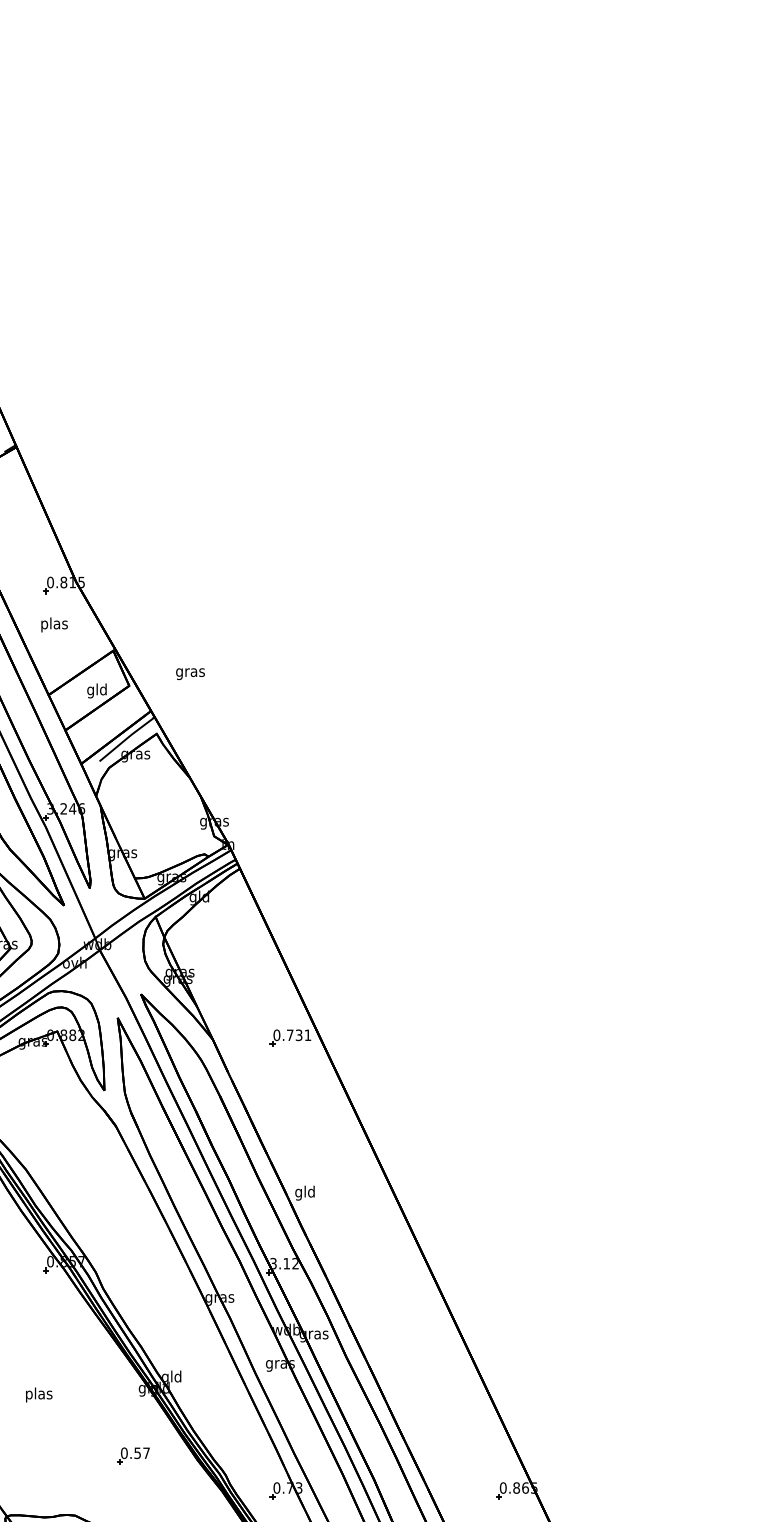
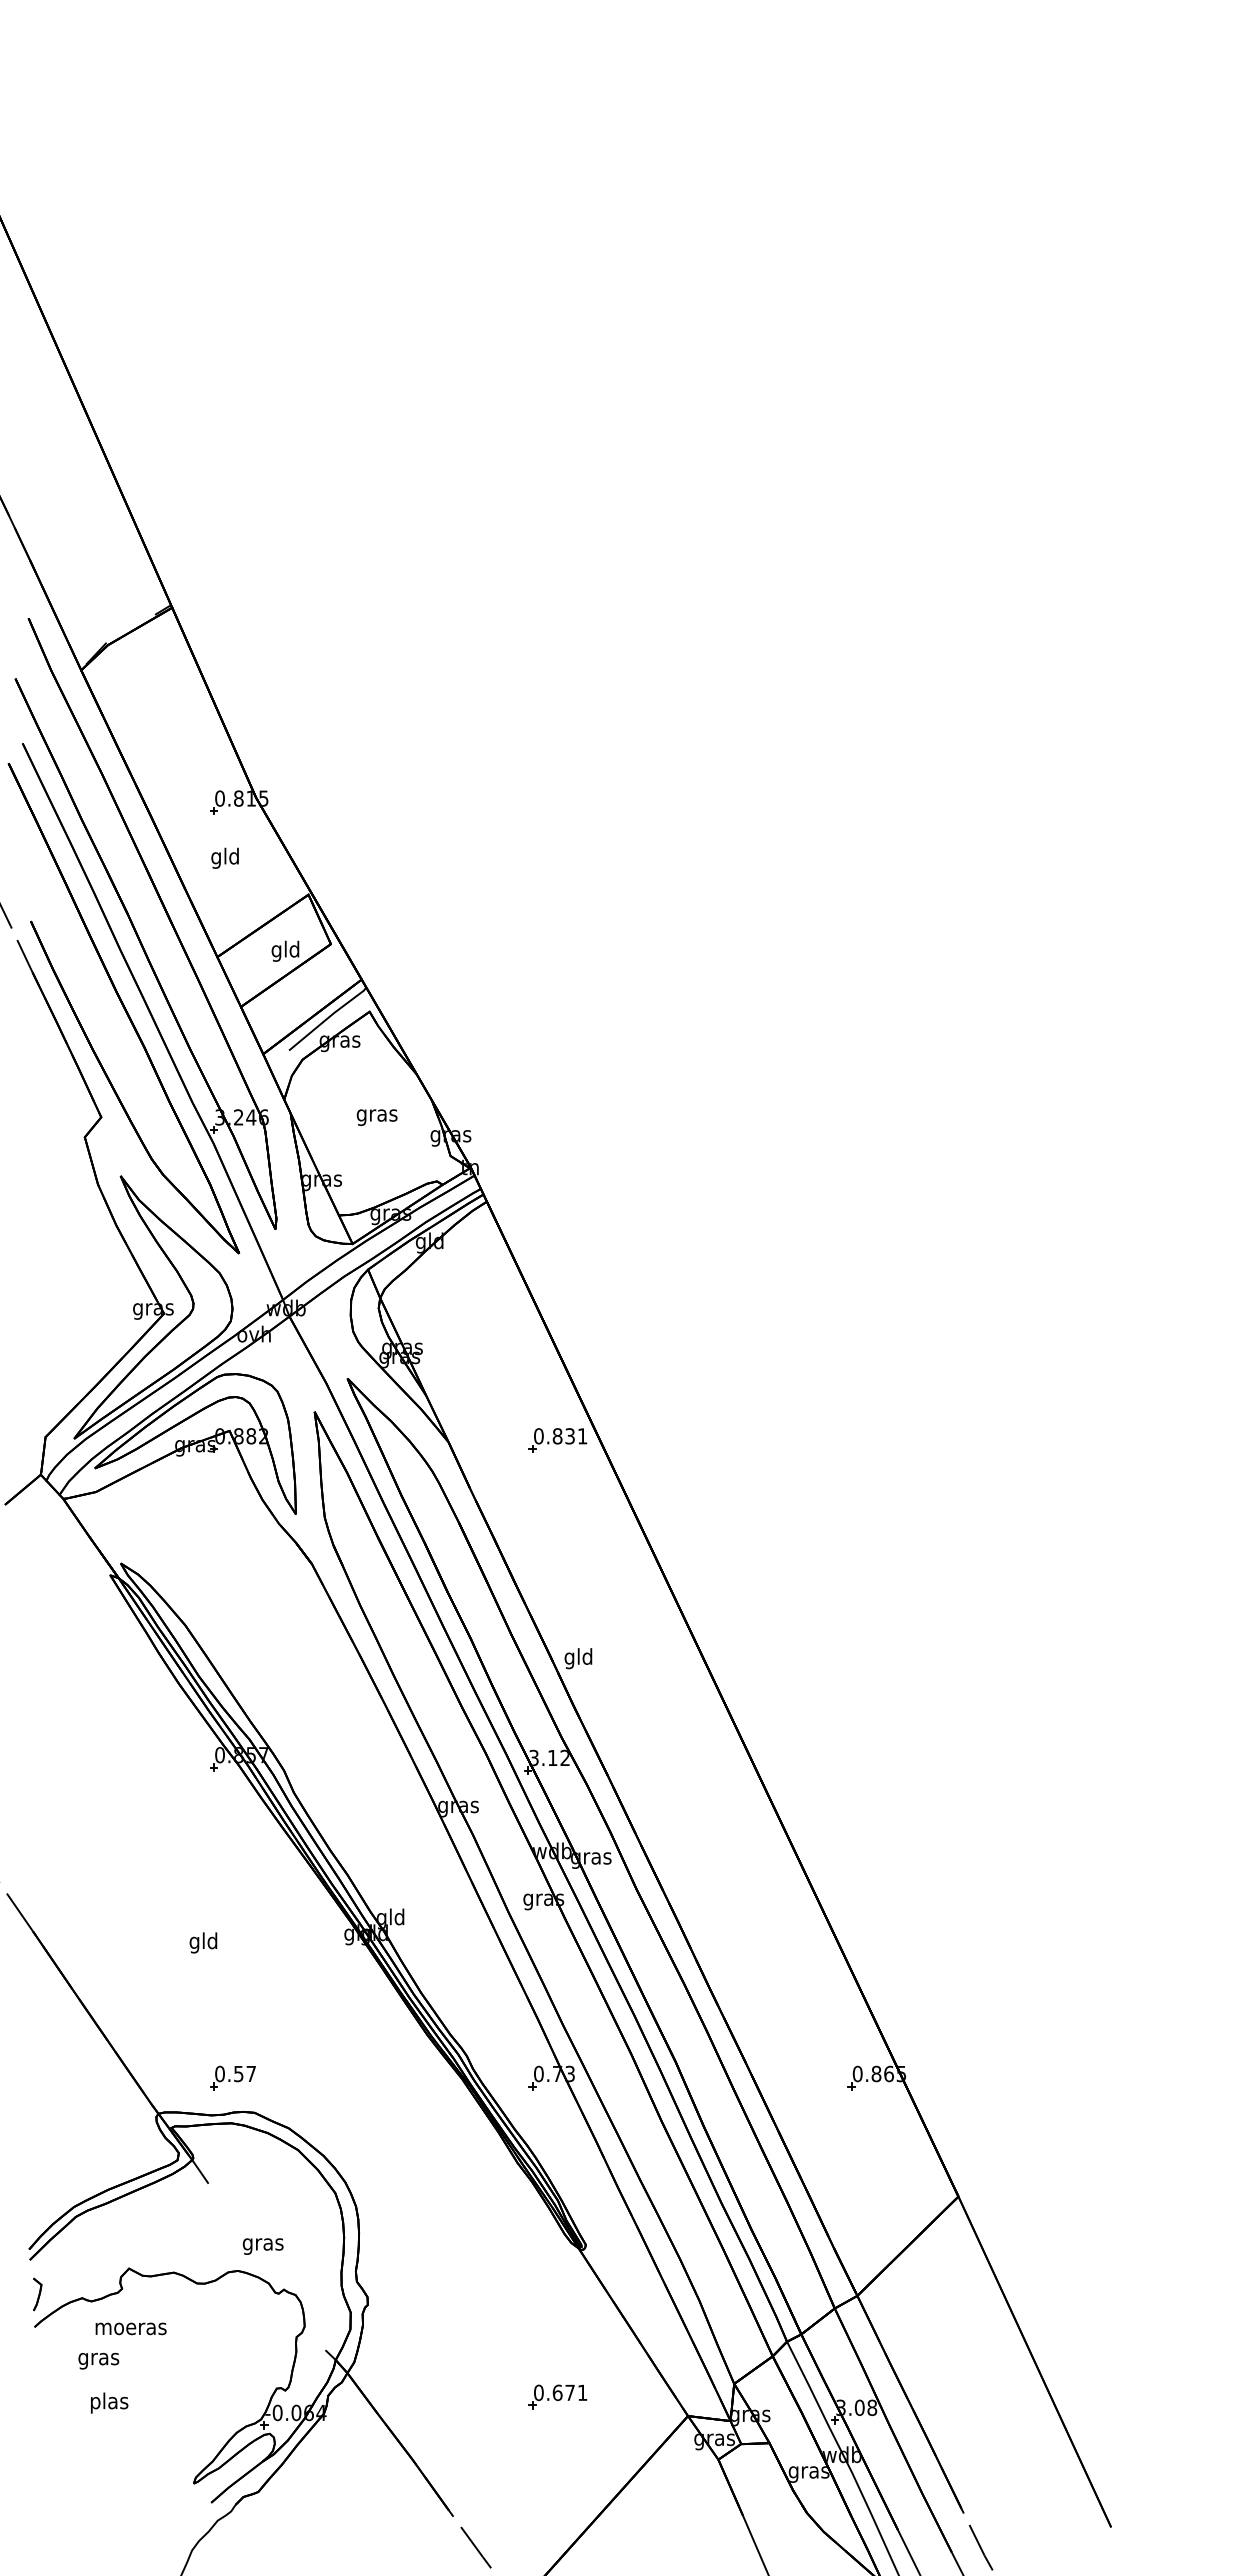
text: (54, 624) -> (225, 857), plas -> gld
text: (190, 674) -> (376, 1117), moved
text: (290, 1035) -> (557, 1436), 0.731 -> 0.831
text: (38, 1394) -> (203, 1942), plas -> gld
part: (133, 1455) -> (232, 2077), moved

